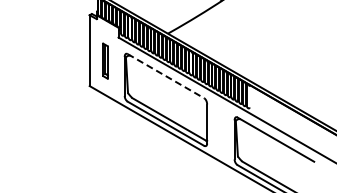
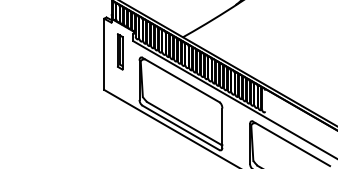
part: (105, 60) -> (120, 51), moved
line: (166, 76) -> (181, 80), dashed -> solid

